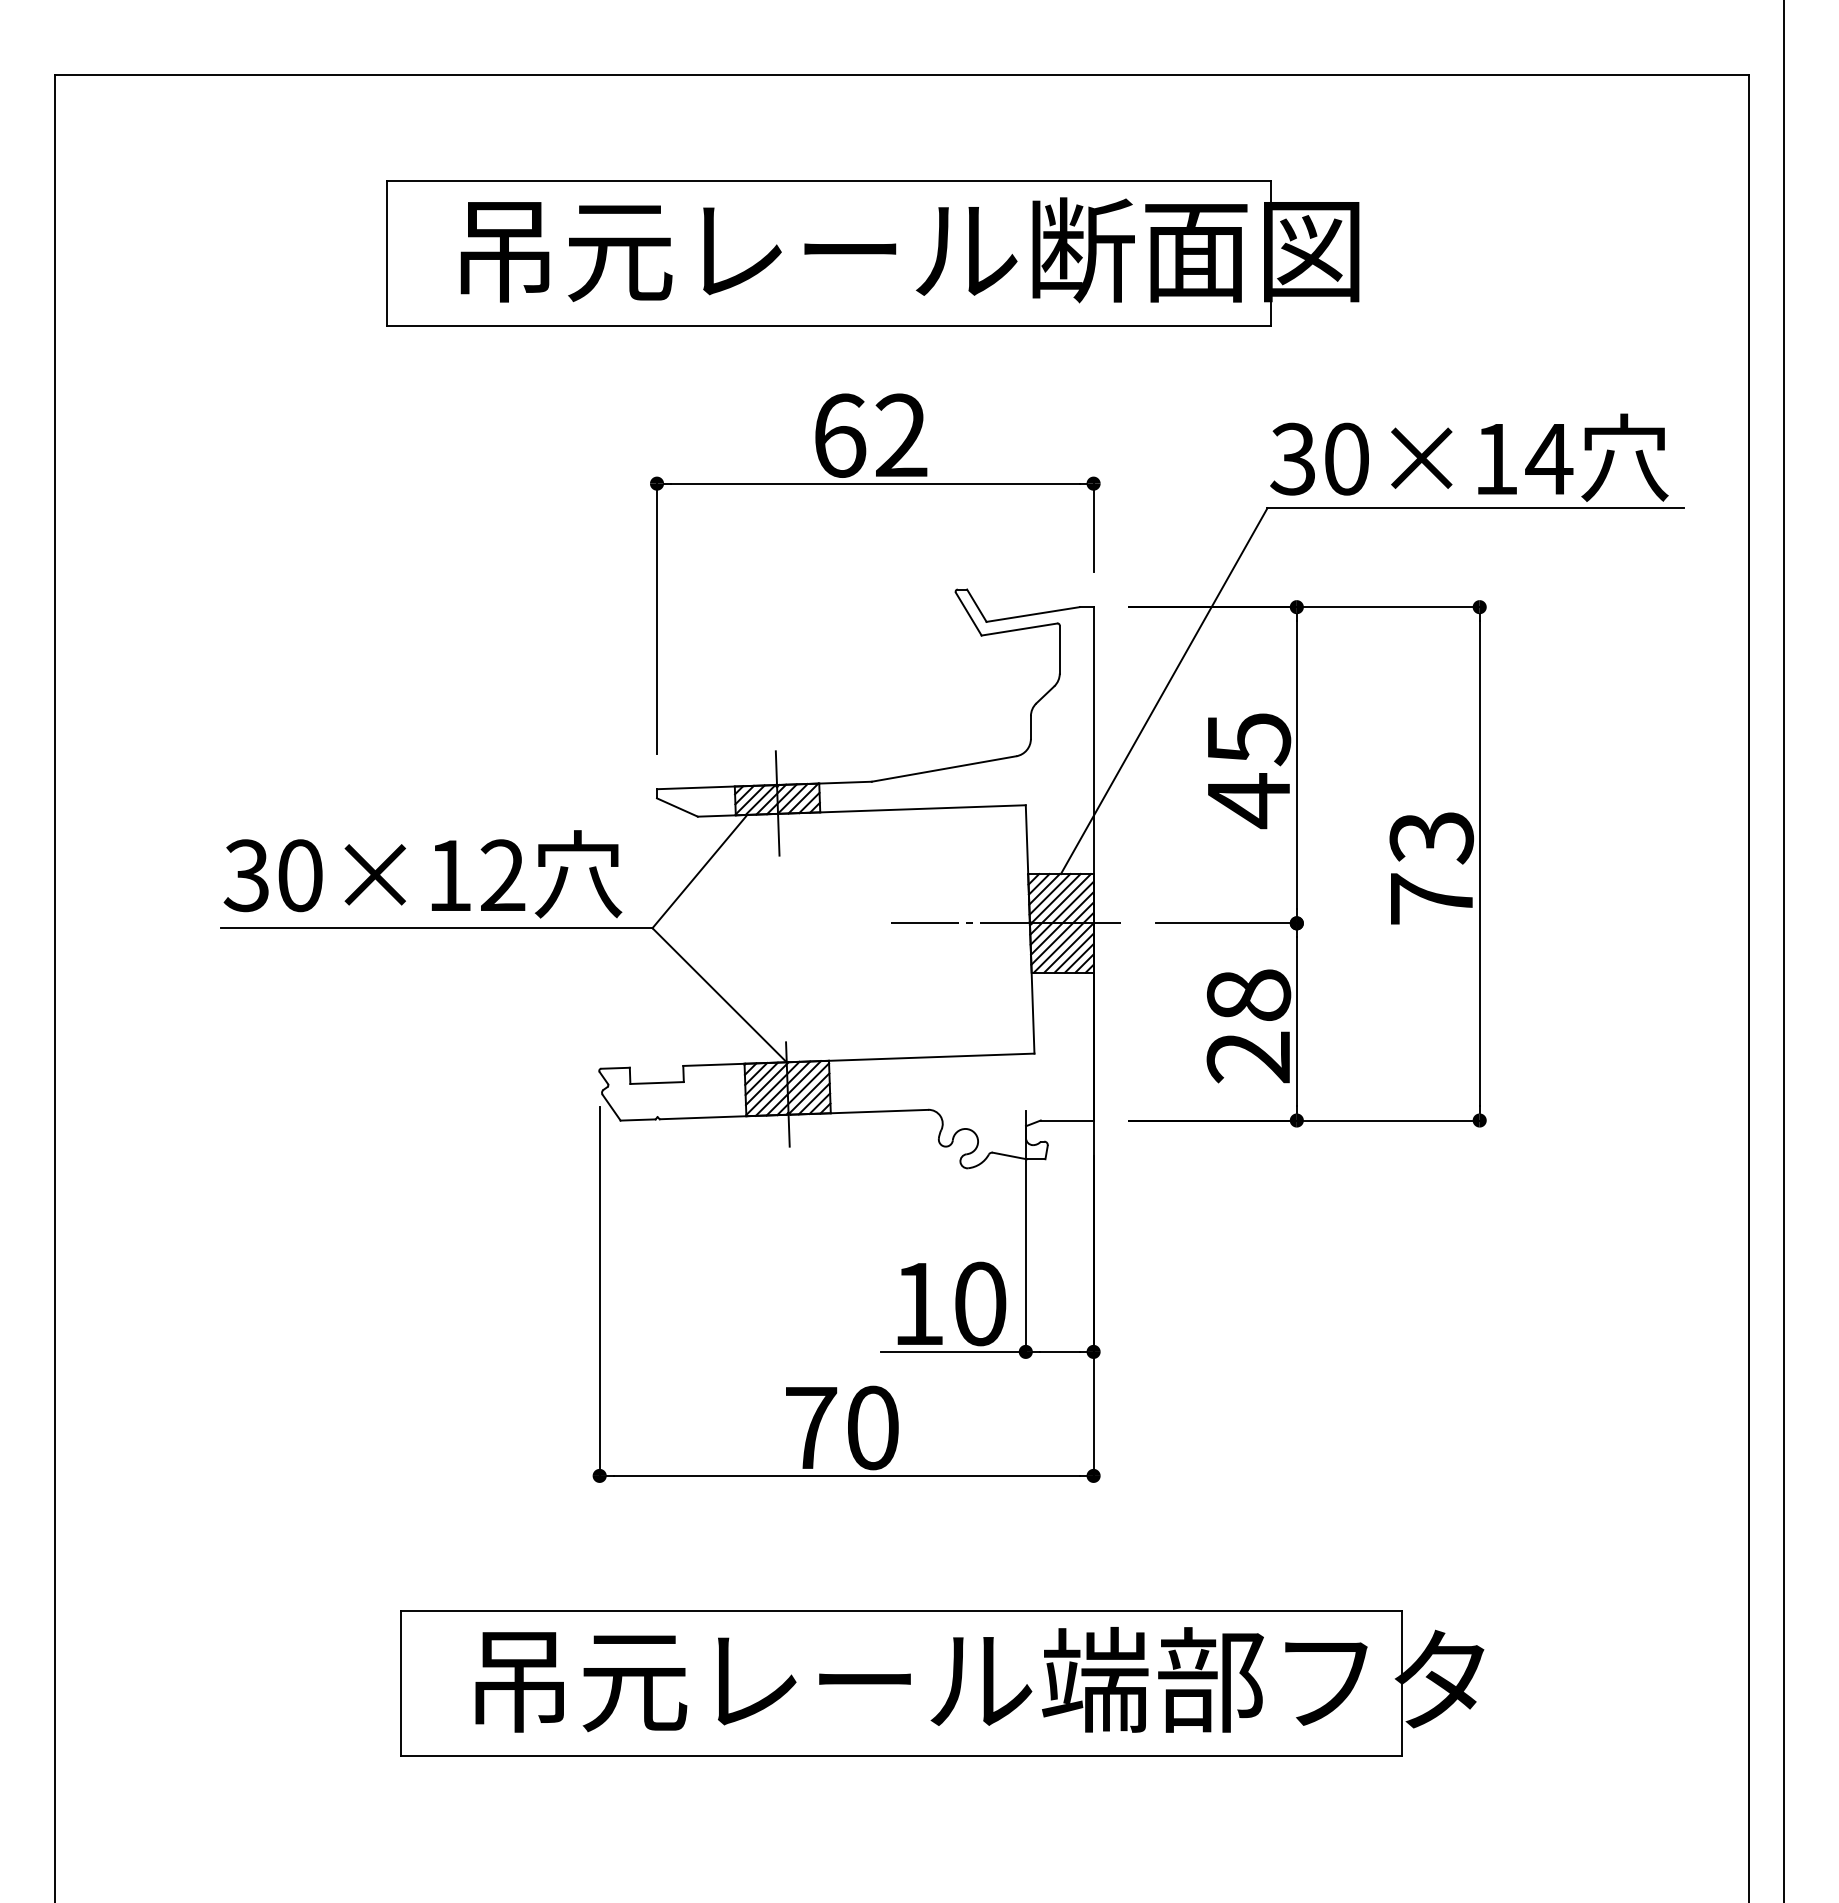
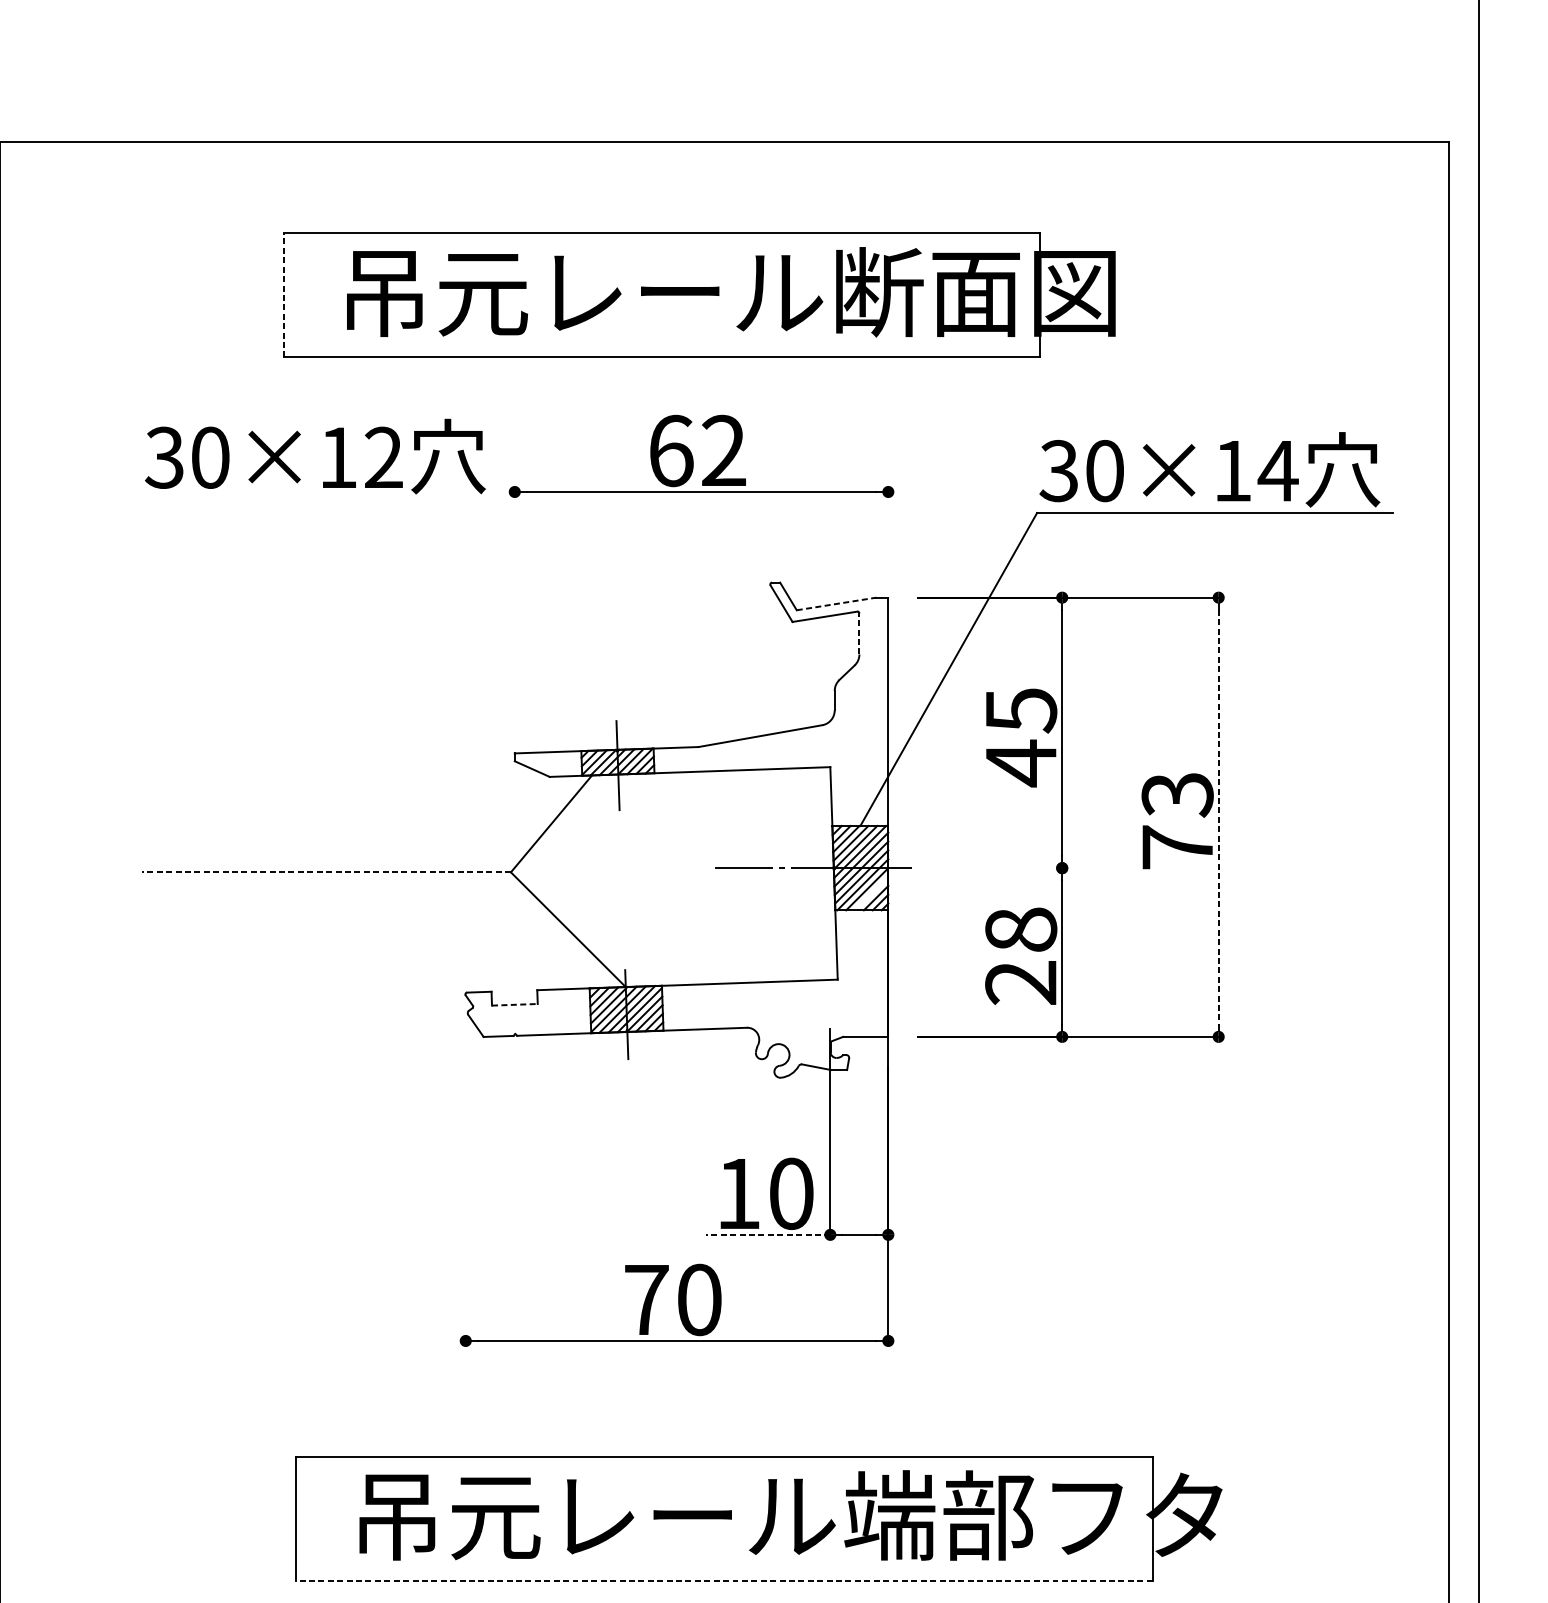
line: (386, 253) -> (283, 295), solid -> dashed
line: (1093, 527) -> (888, 529), removed
line: (1033, 614) -> (836, 603), solid -> dashed
line: (657, 618) -> (515, 607), removed
line: (1059, 649) -> (859, 633), solid -> dashed
line: (1479, 863) -> (1218, 816), solid -> dashed
text: (422, 874) -> (315, 456), moved
line: (1225, 923) -> (1001, 868), removed
line: (436, 928) -> (326, 872), solid -> dashed
line: (1073, 952) -> (871, 893), removed
line: (657, 1083) -> (515, 1005), solid -> dashed
line: (599, 1291) -> (465, 1183), removed
line: (952, 1351) -> (767, 1234), solid -> dashed
line: (901, 1756) -> (723, 1581), solid -> dashed

